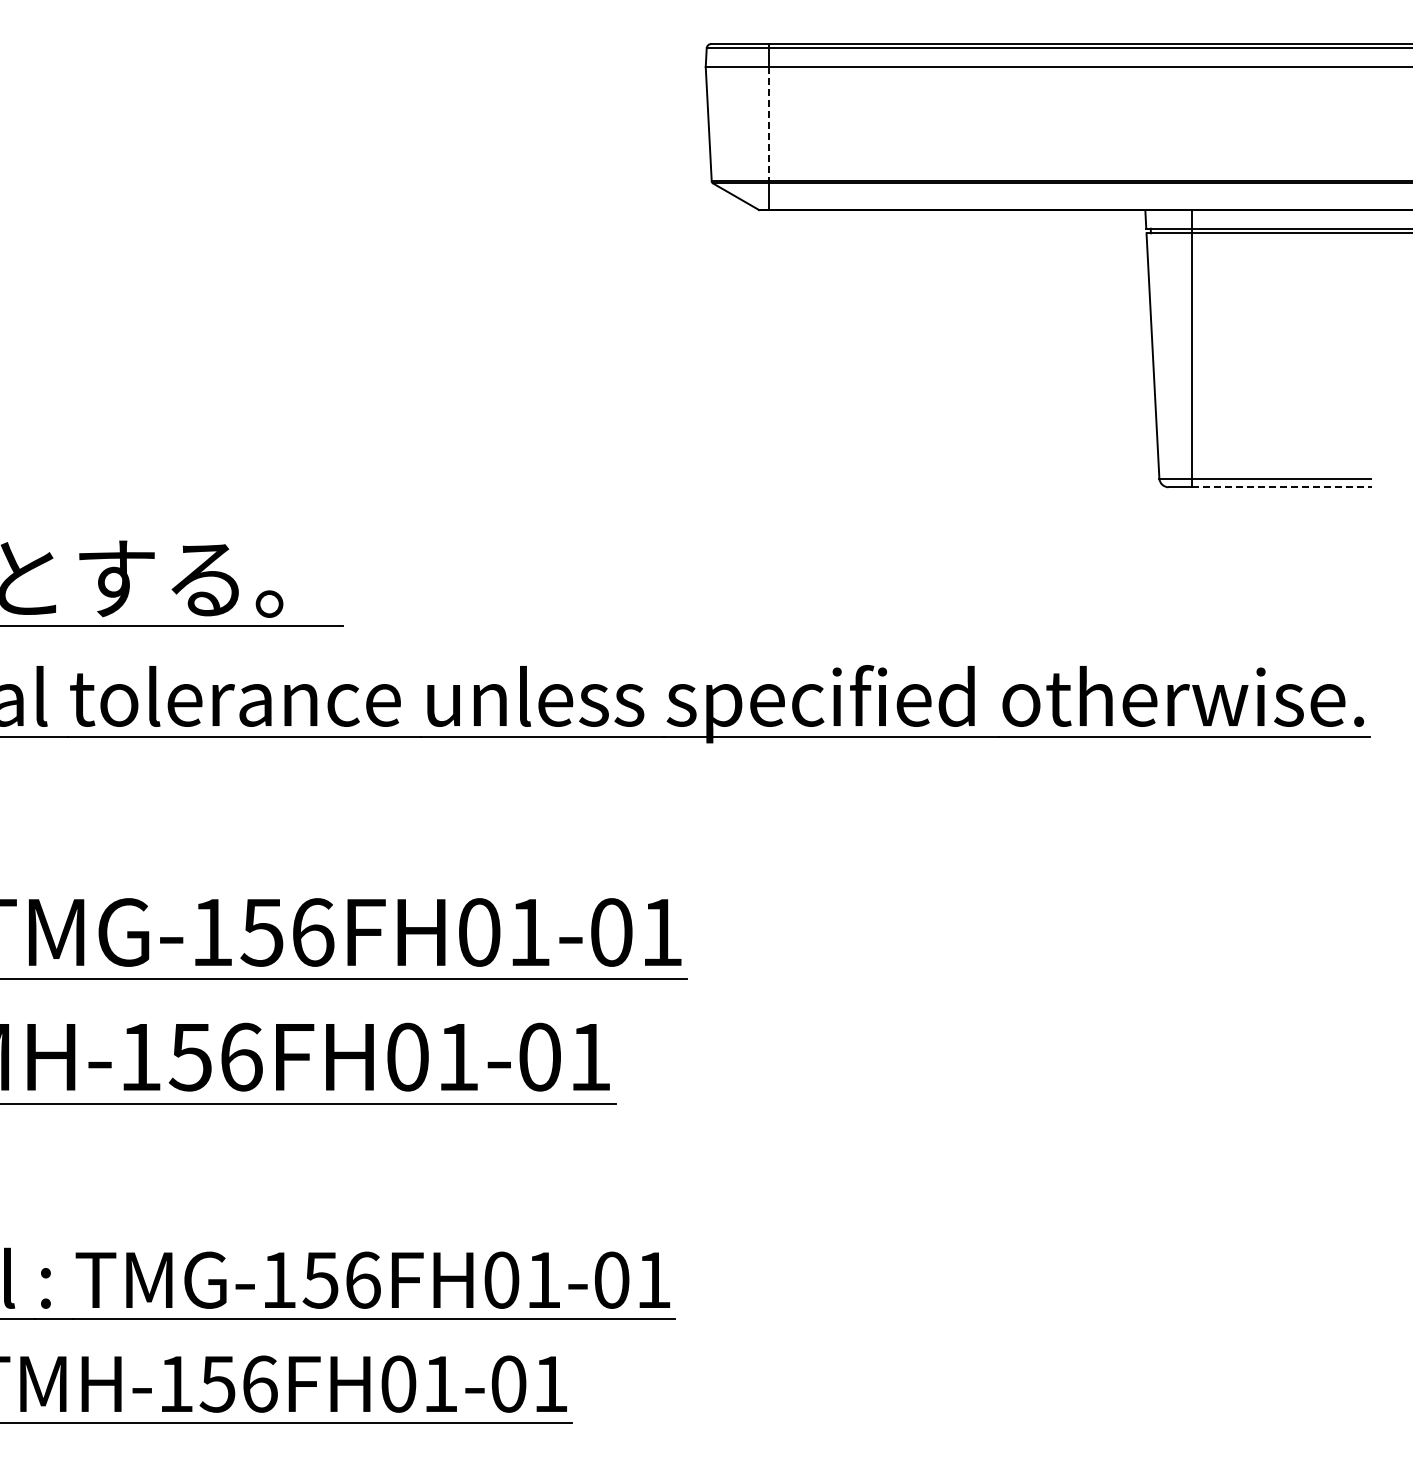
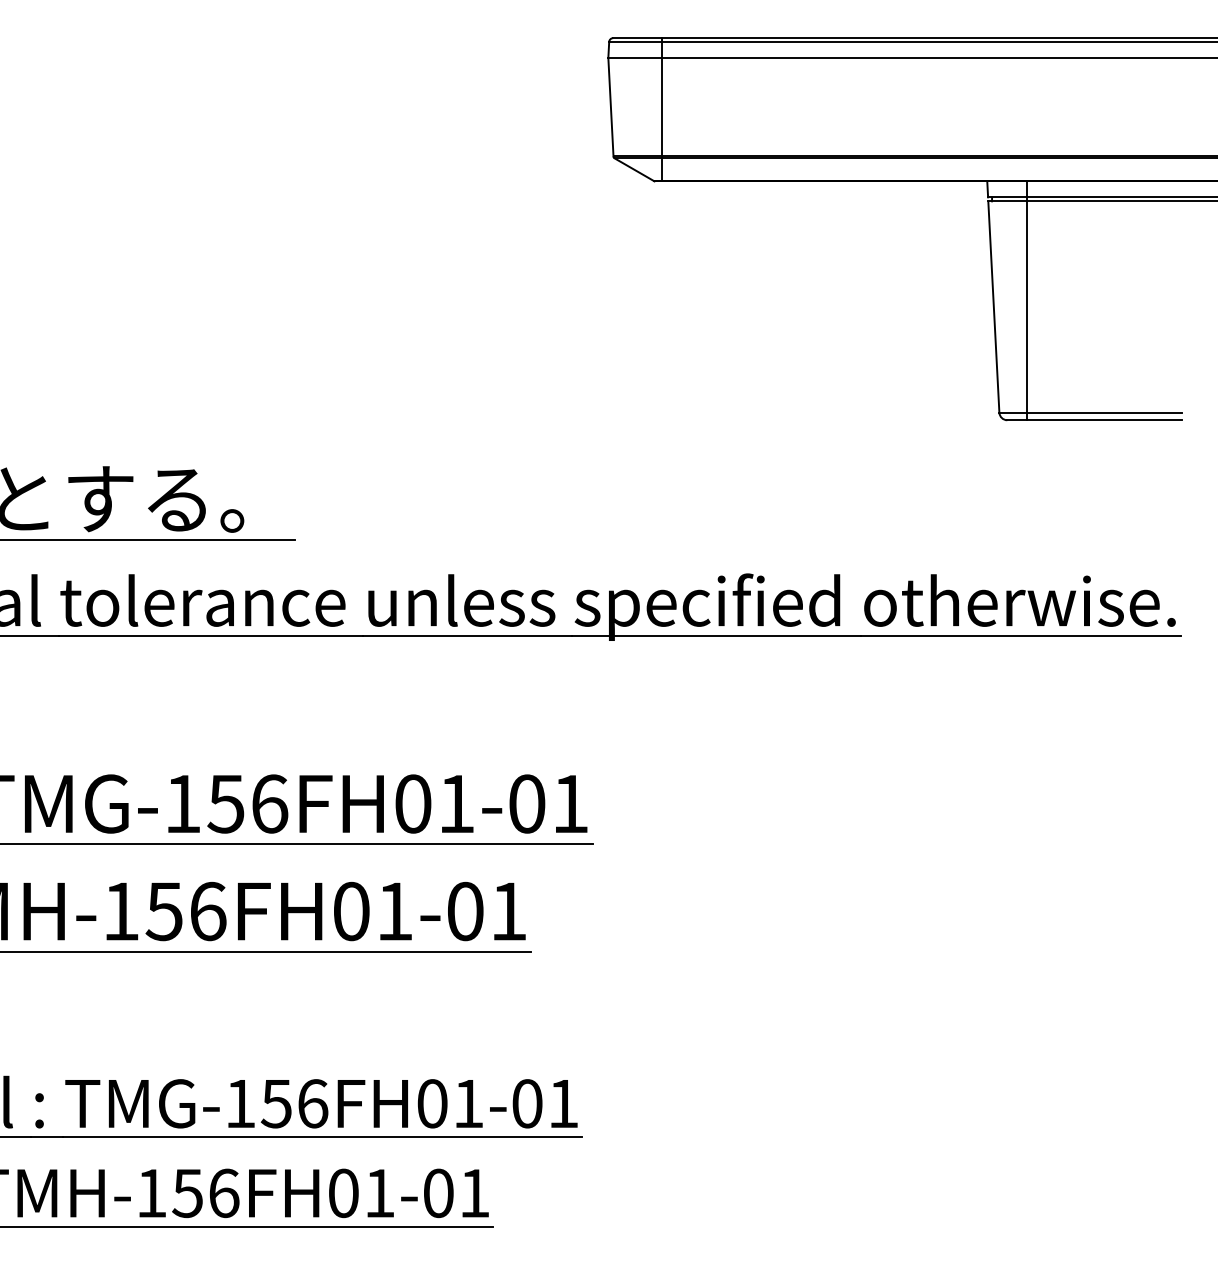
line: (768, 124) -> (662, 107), dashed -> solid
line: (1282, 487) -> (1105, 420), dashed -> solid

